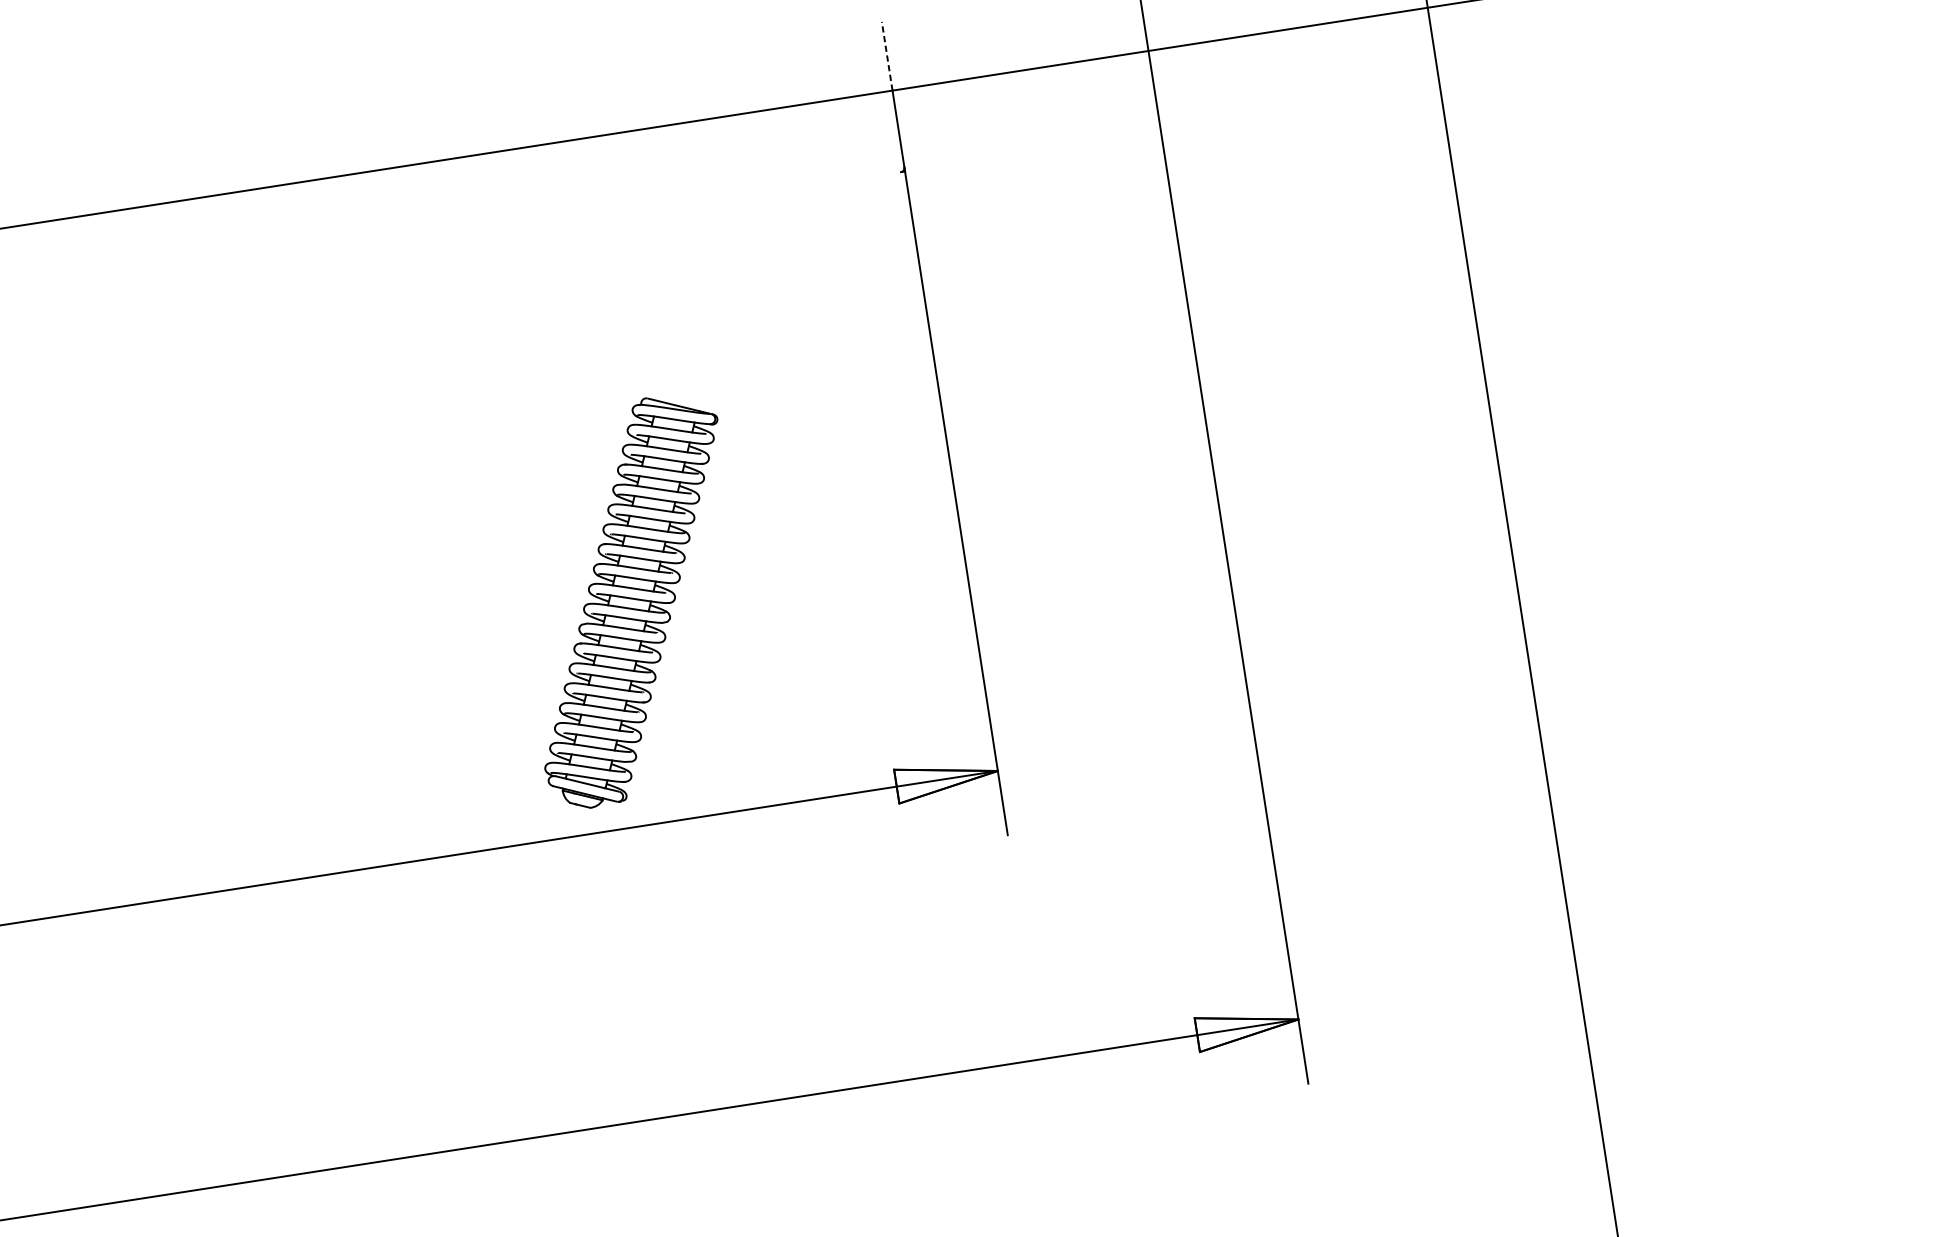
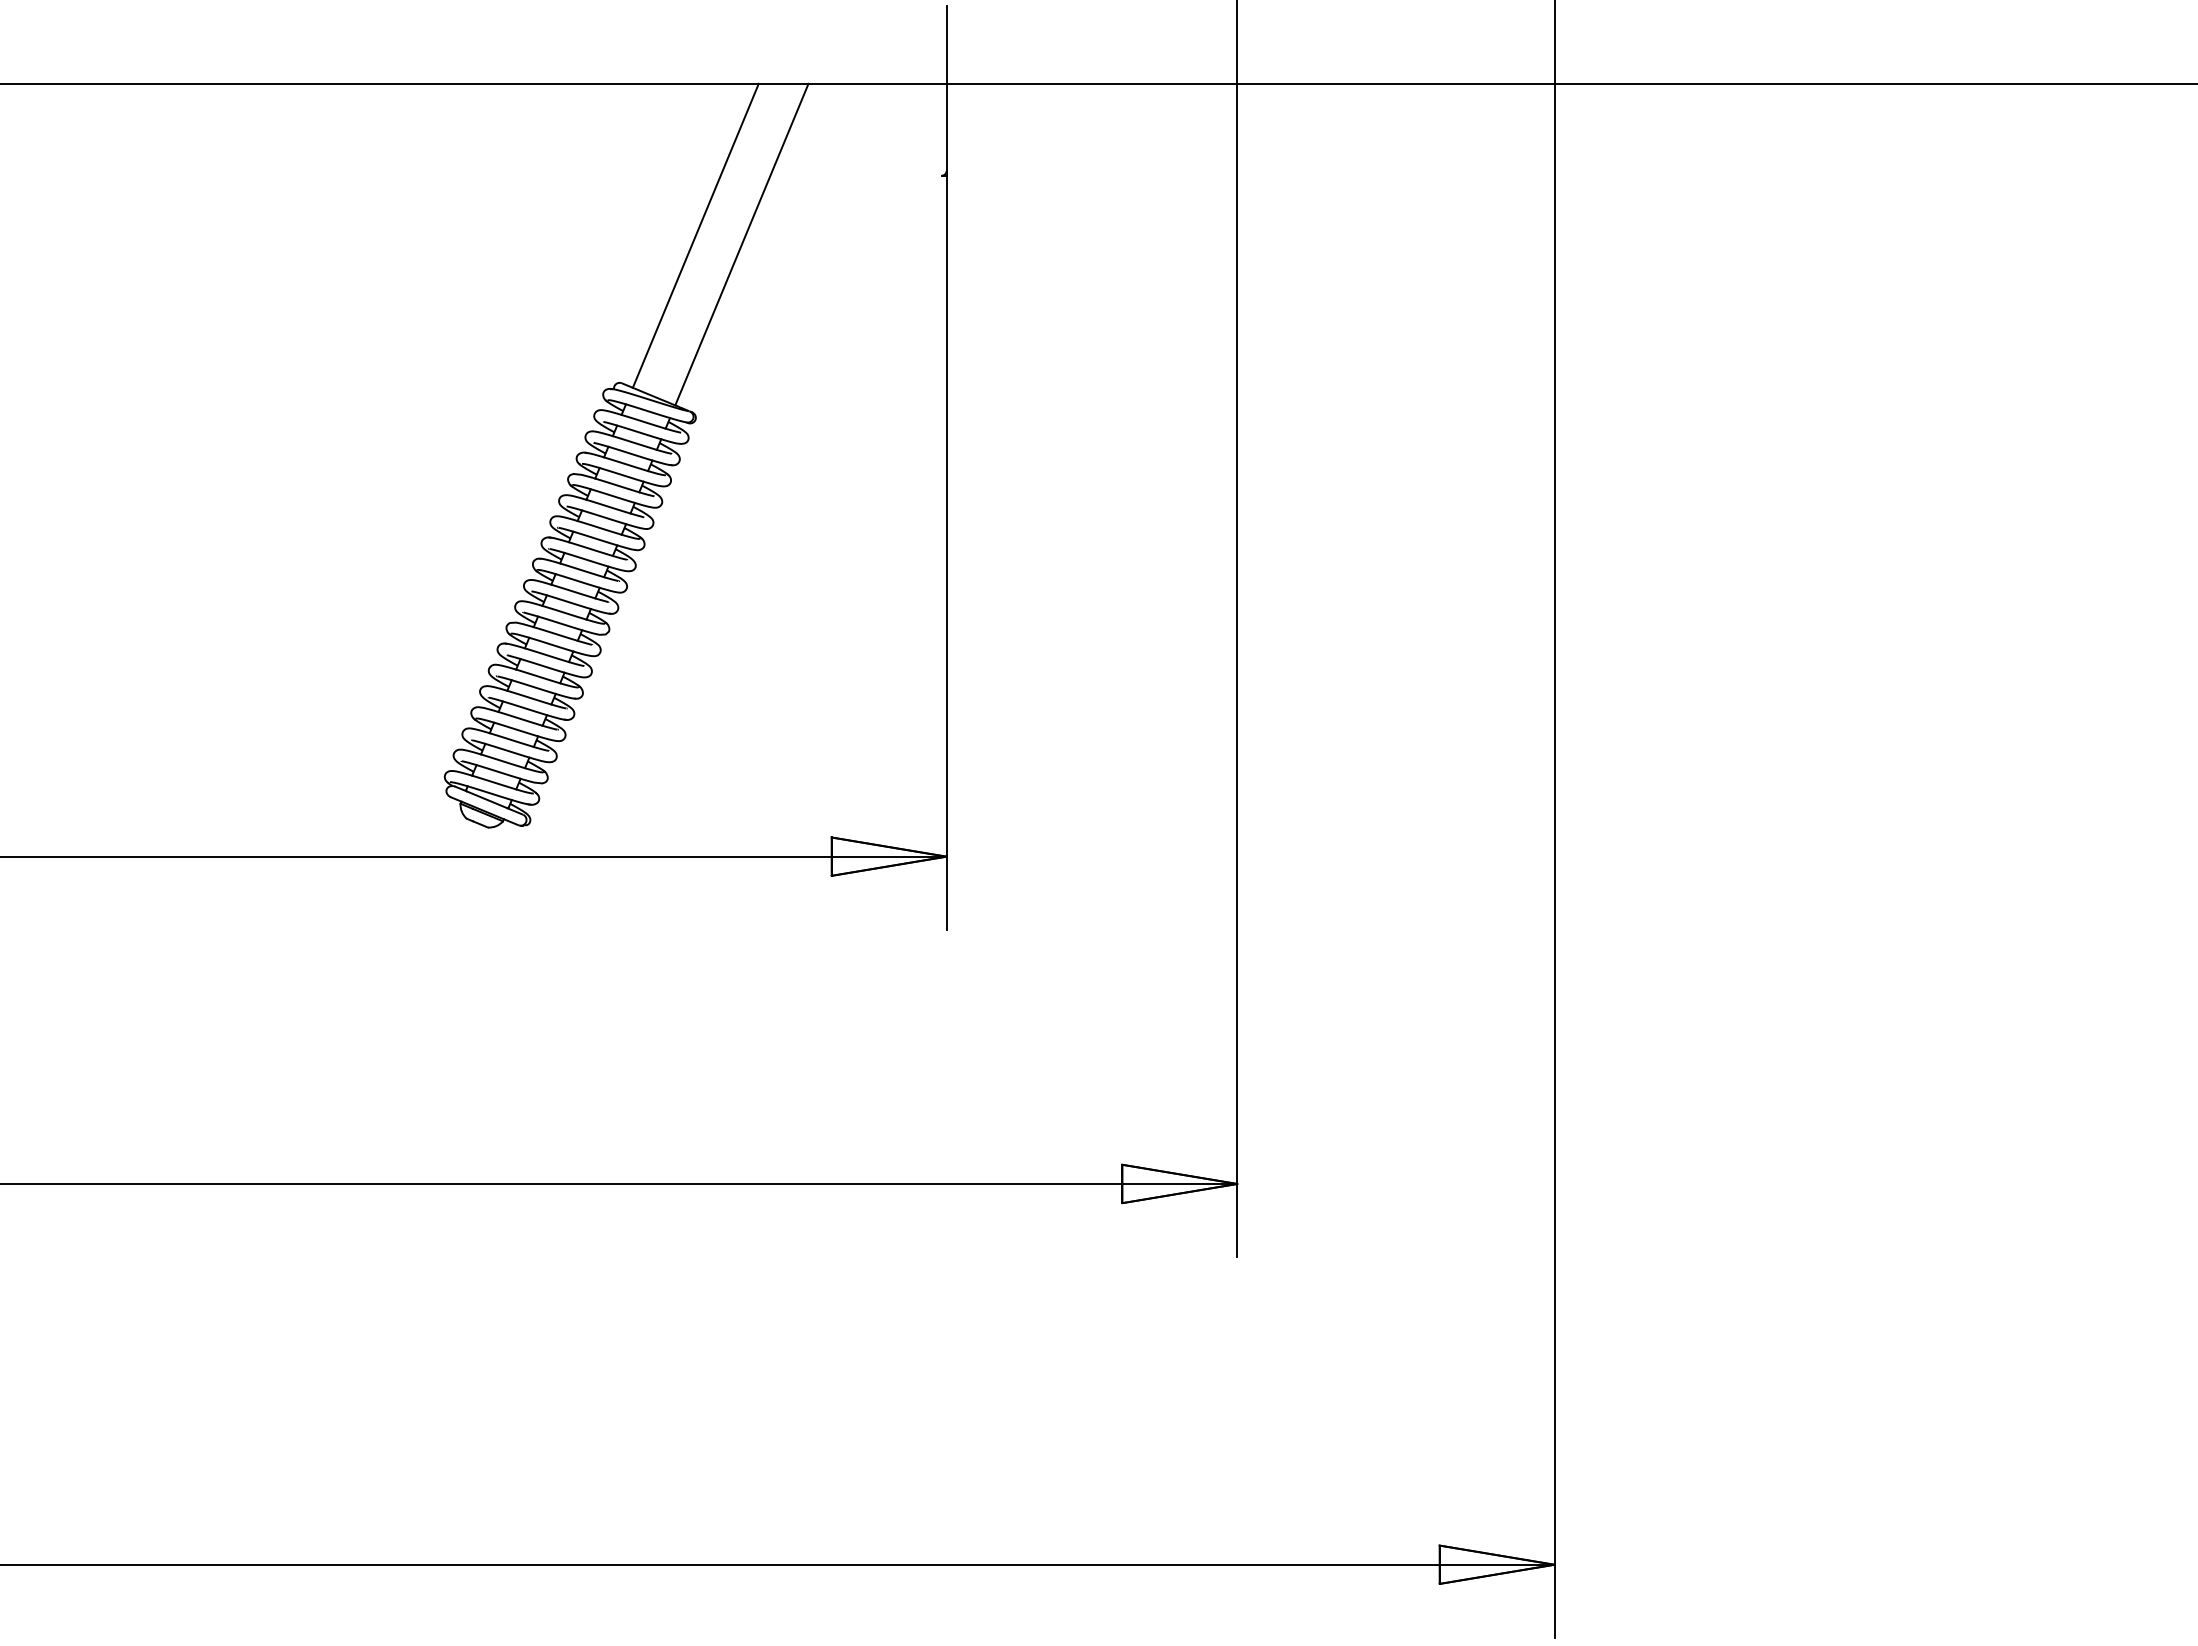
line: (887, 56) -> (946, 44), dashed -> solid
line: (692, 258) -> (695, 235), added
line: (733, 260) -> (741, 244), added

